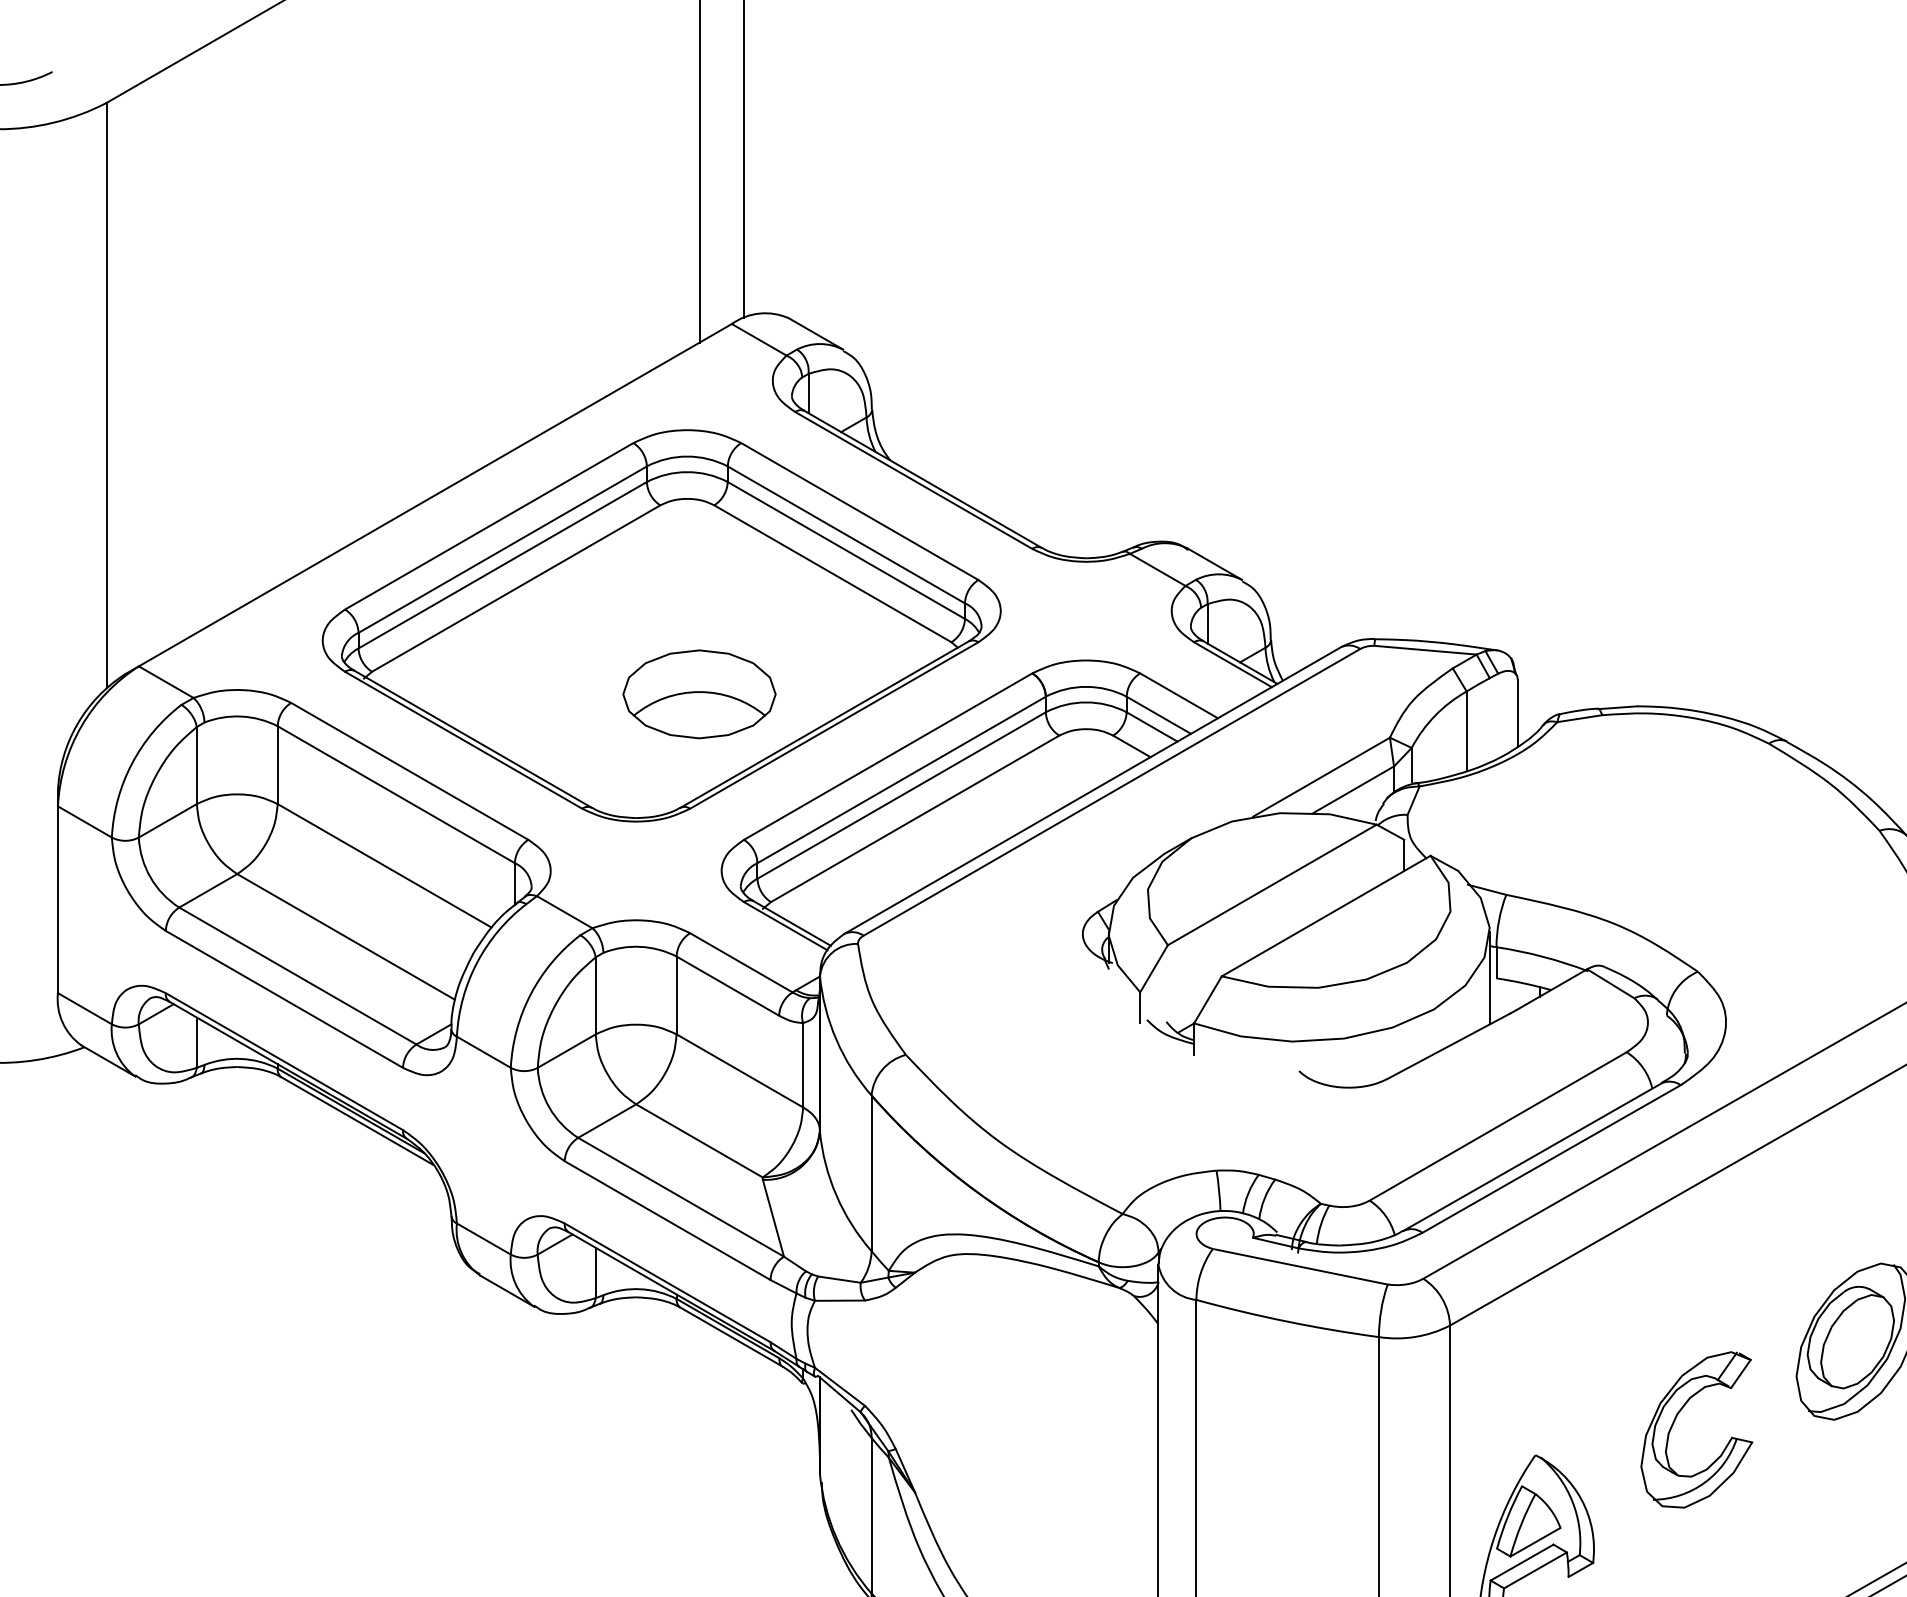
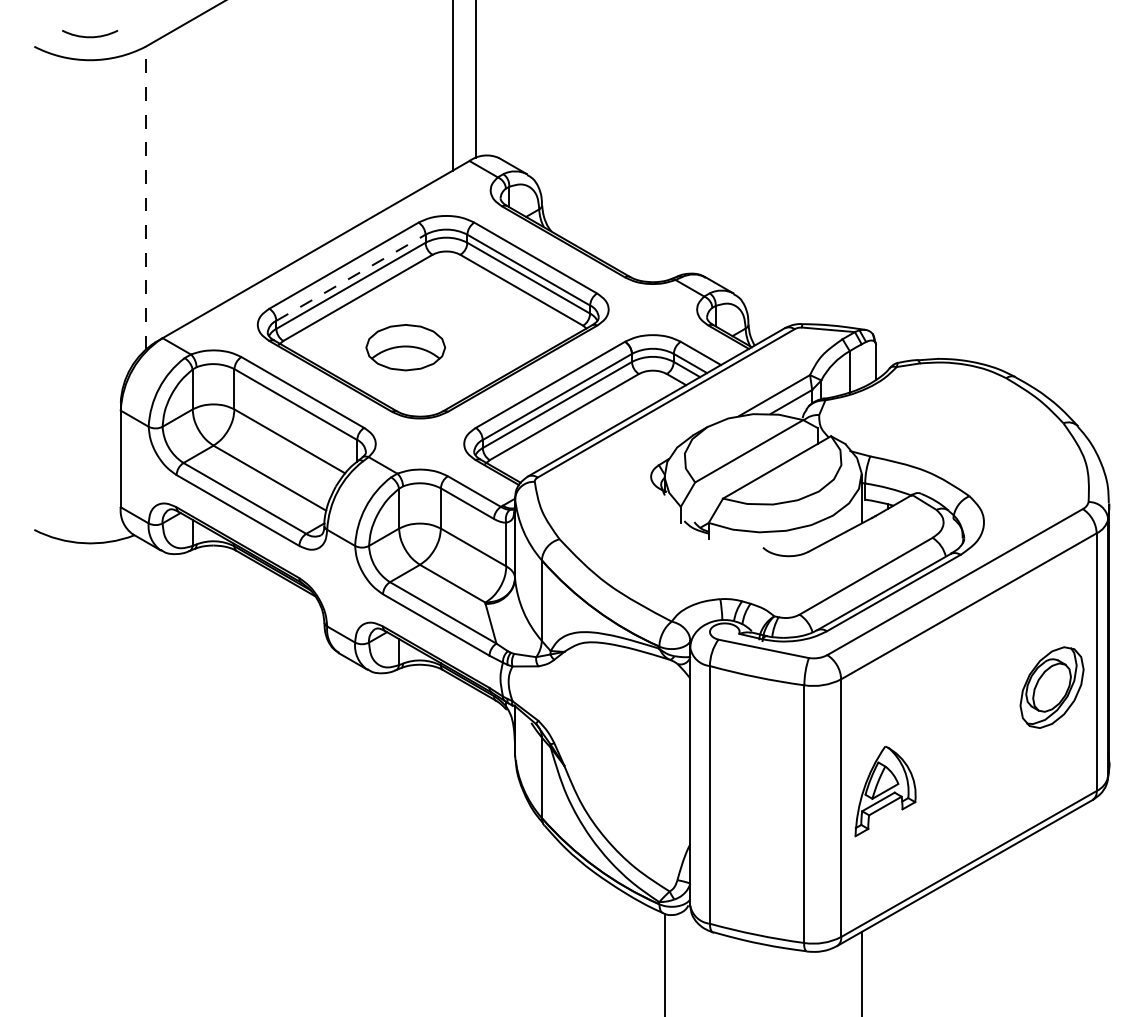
line: (105, 394) -> (145, 197), solid -> dashed
line: (503, 549) -> (351, 277), solid -> dashed
part: (698, 694) -> (405, 347), moved
part: (1676, 1420) -> (958, 728), removed

